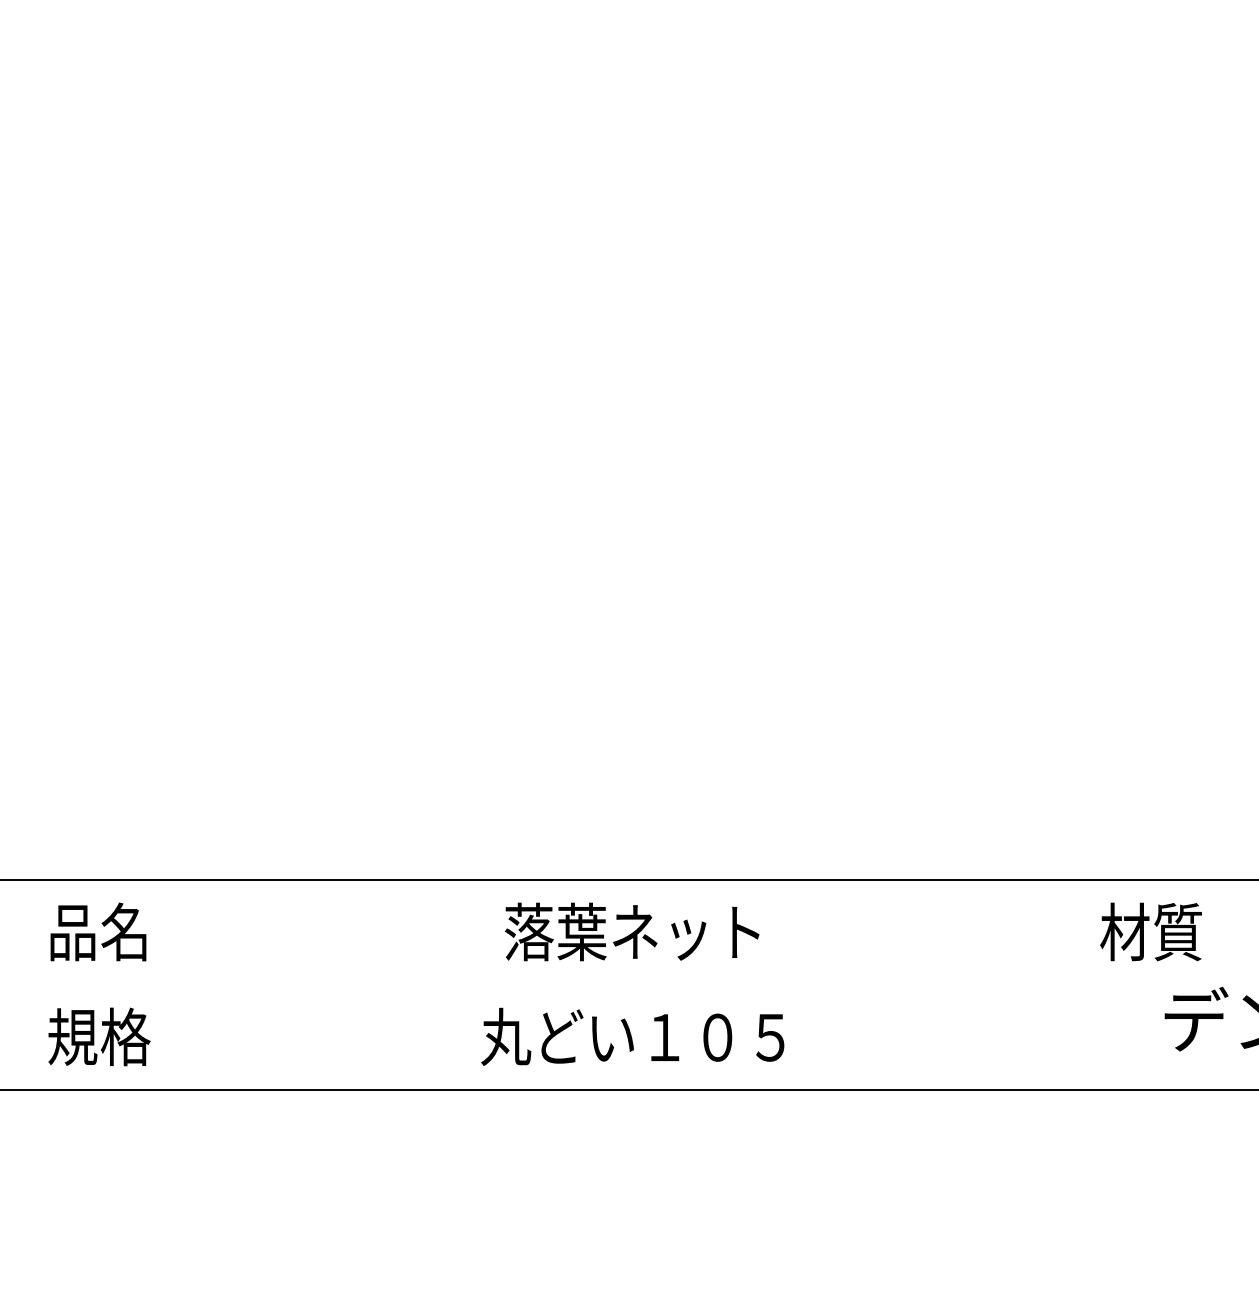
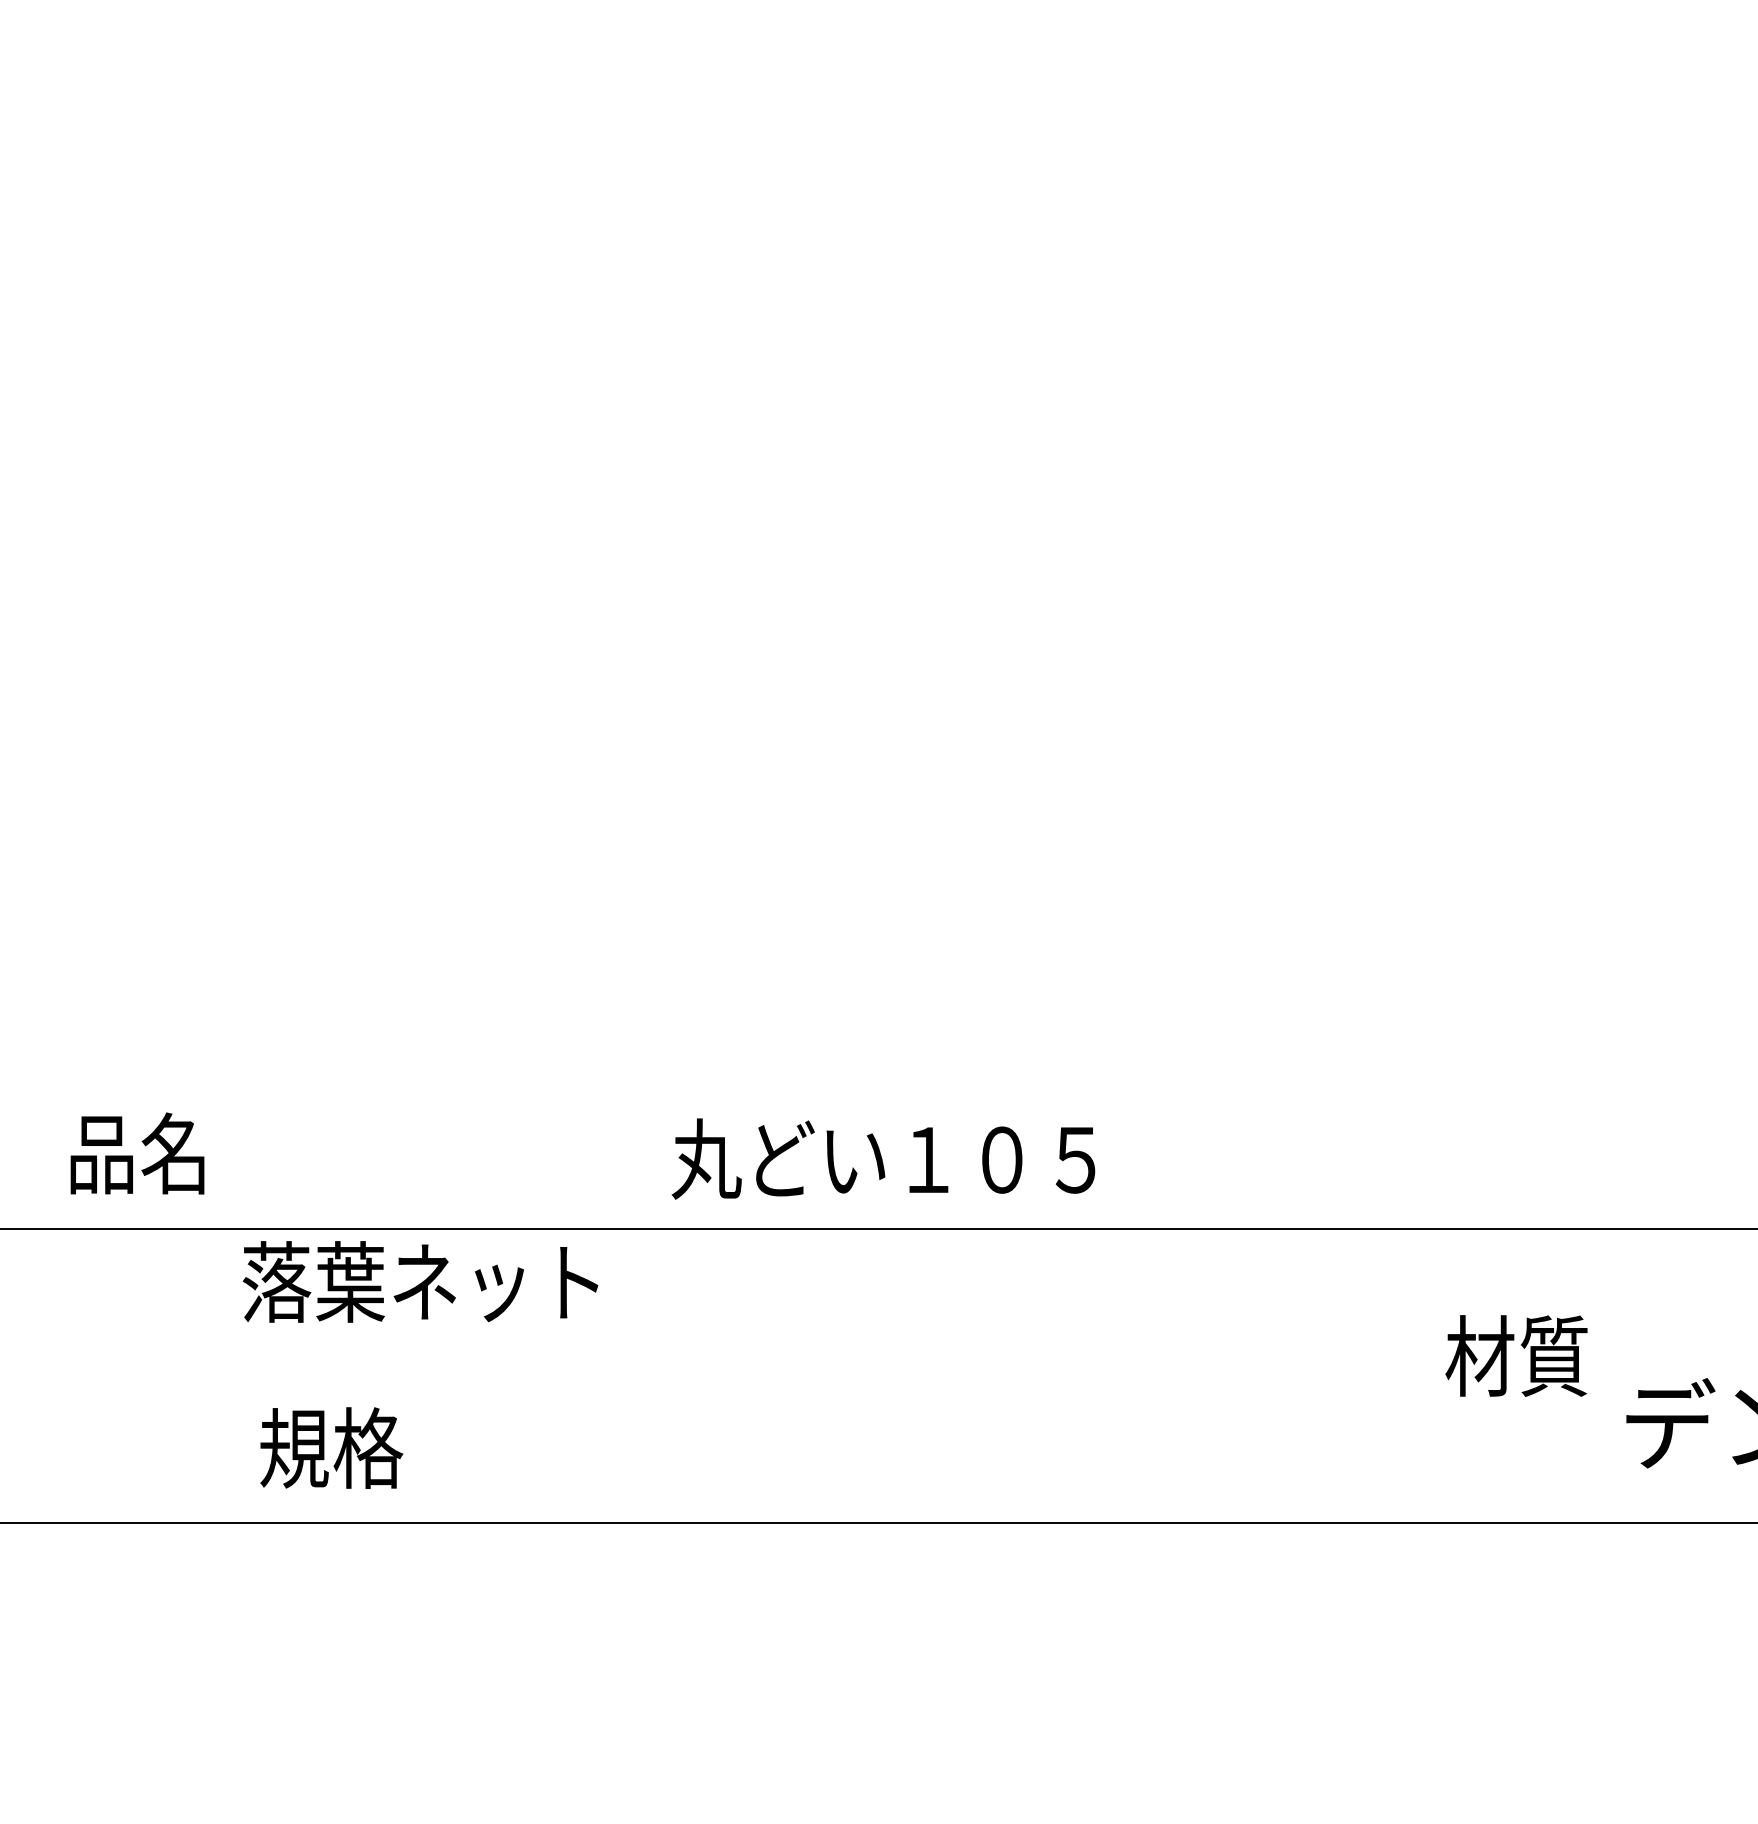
text: (98, 931) -> (137, 1152), moved
text: (632, 931) -> (421, 1281), moved
text: (1150, 931) -> (1515, 1355), moved
text: (99, 1036) -> (331, 1447), moved
text: (632, 1036) -> (883, 1158), moved

